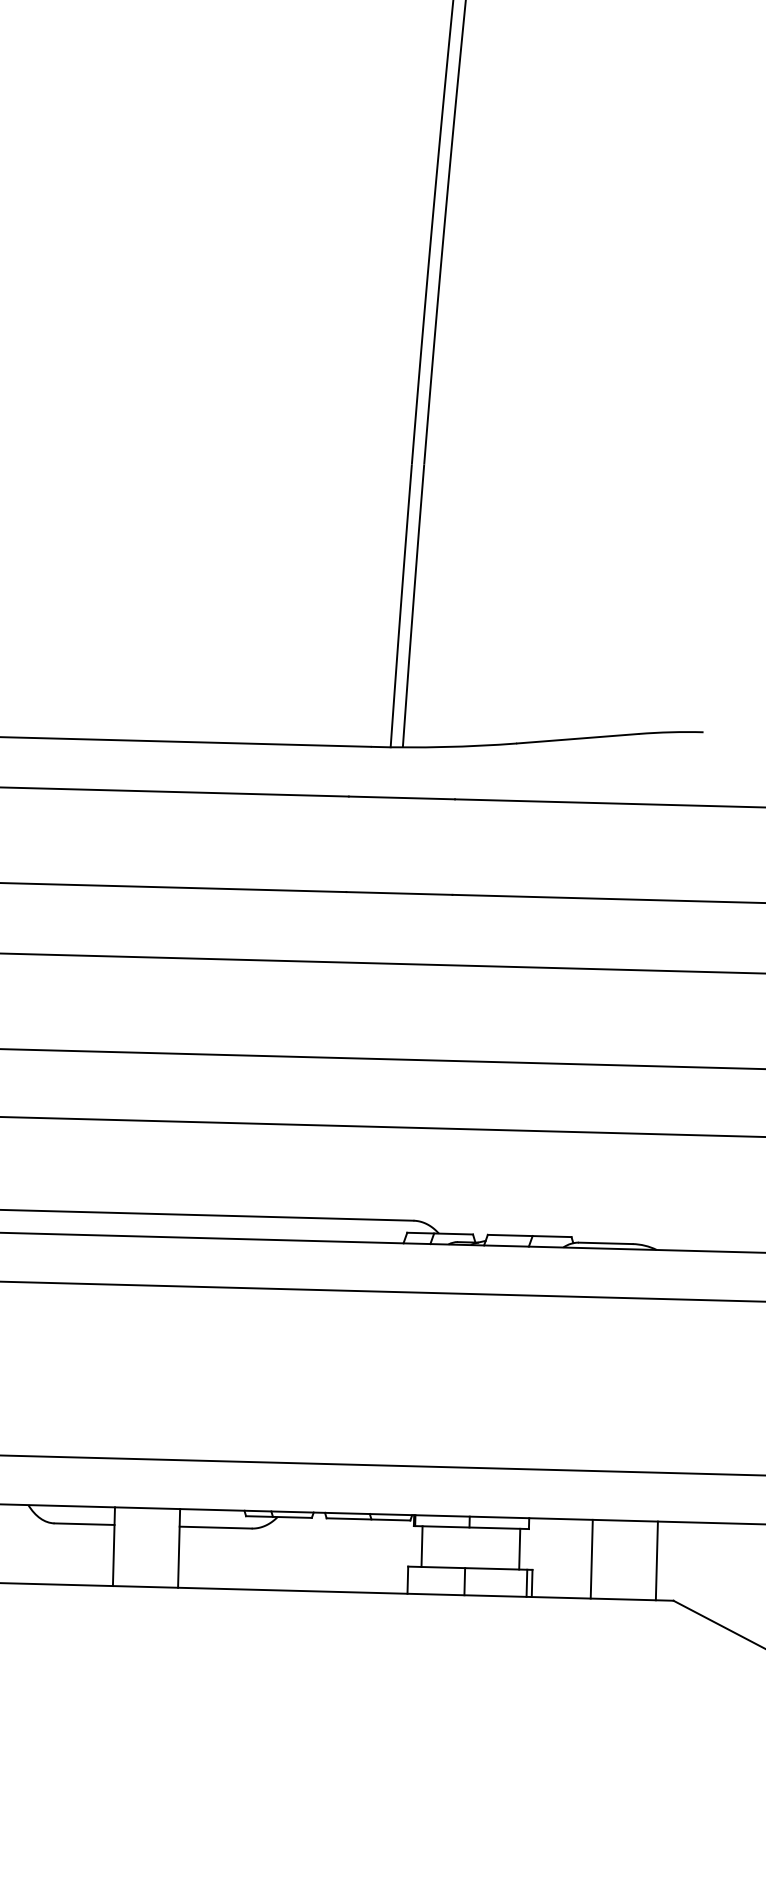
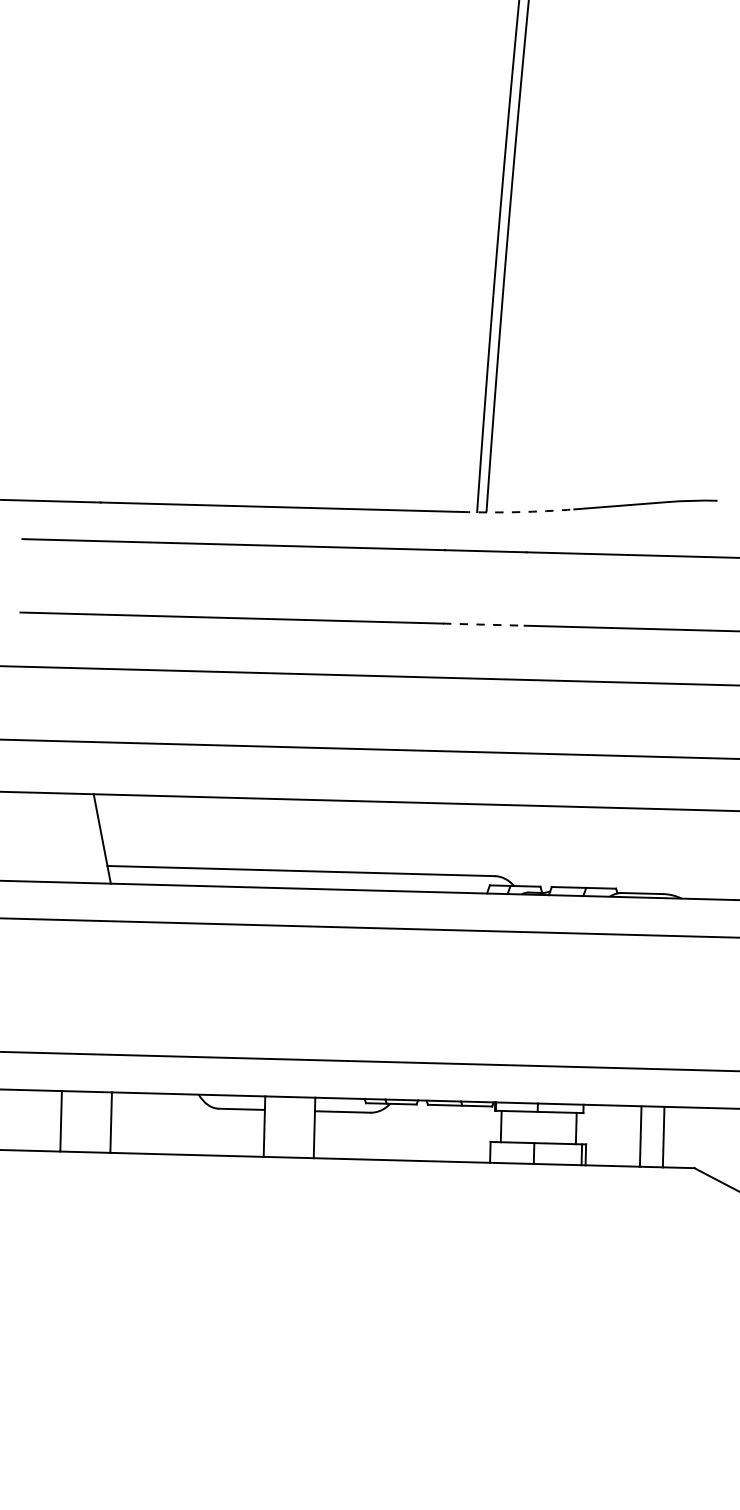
arc: (444, 747) -> (518, 512), solid -> dashed
line: (398, 893) -> (483, 624), solid -> dashed
line: (591, 1559) -> (663, 1137), moved
line: (656, 1560) -> (640, 1136), moved

